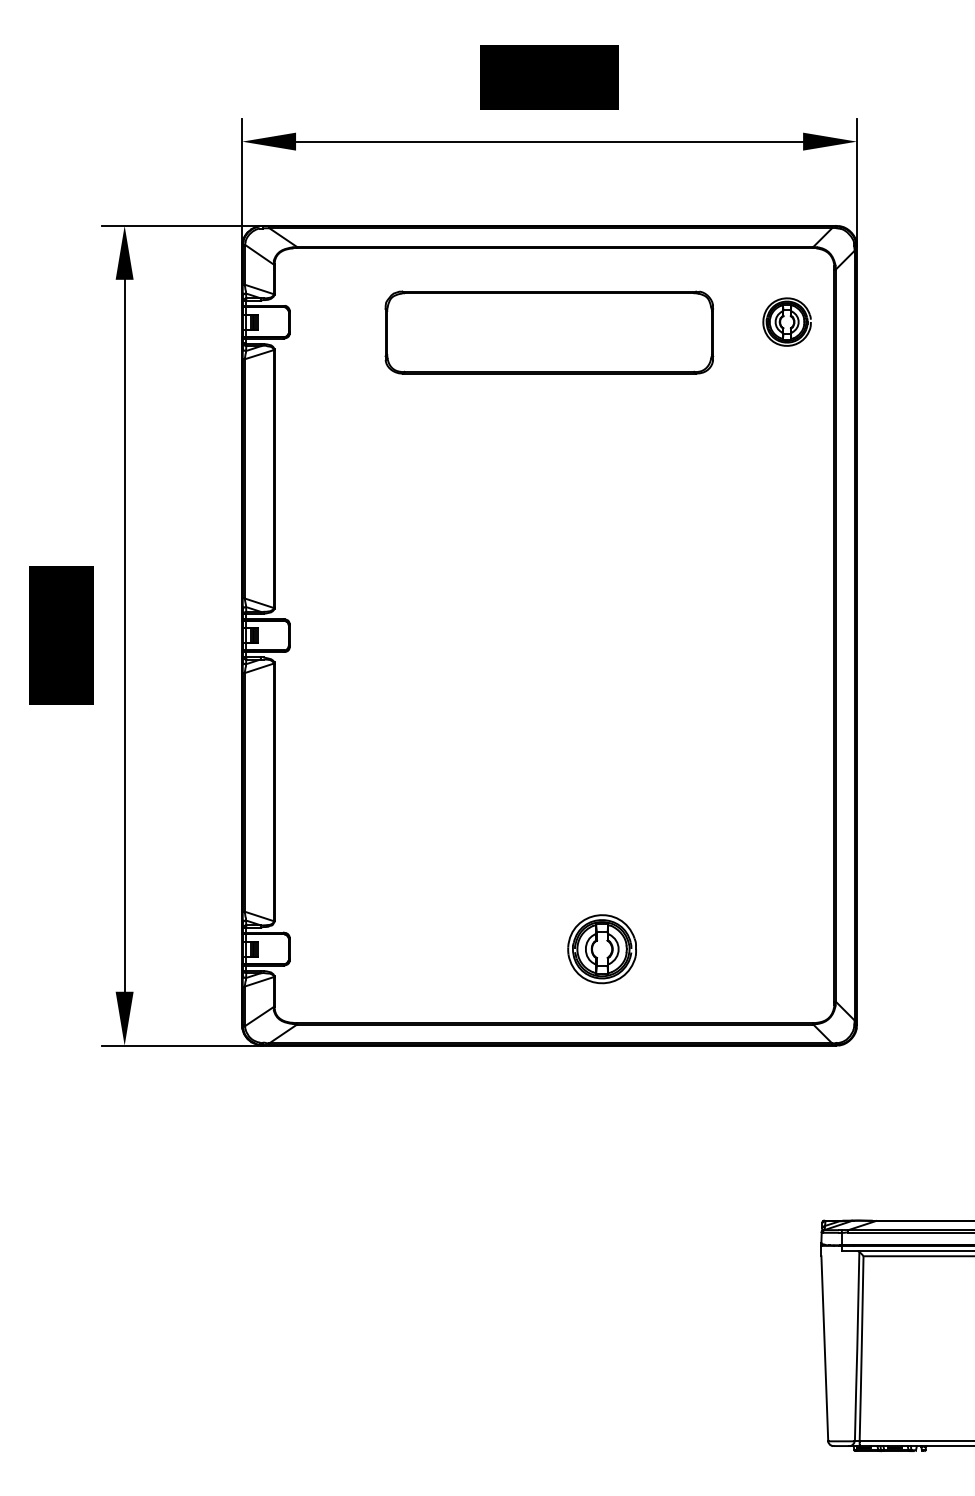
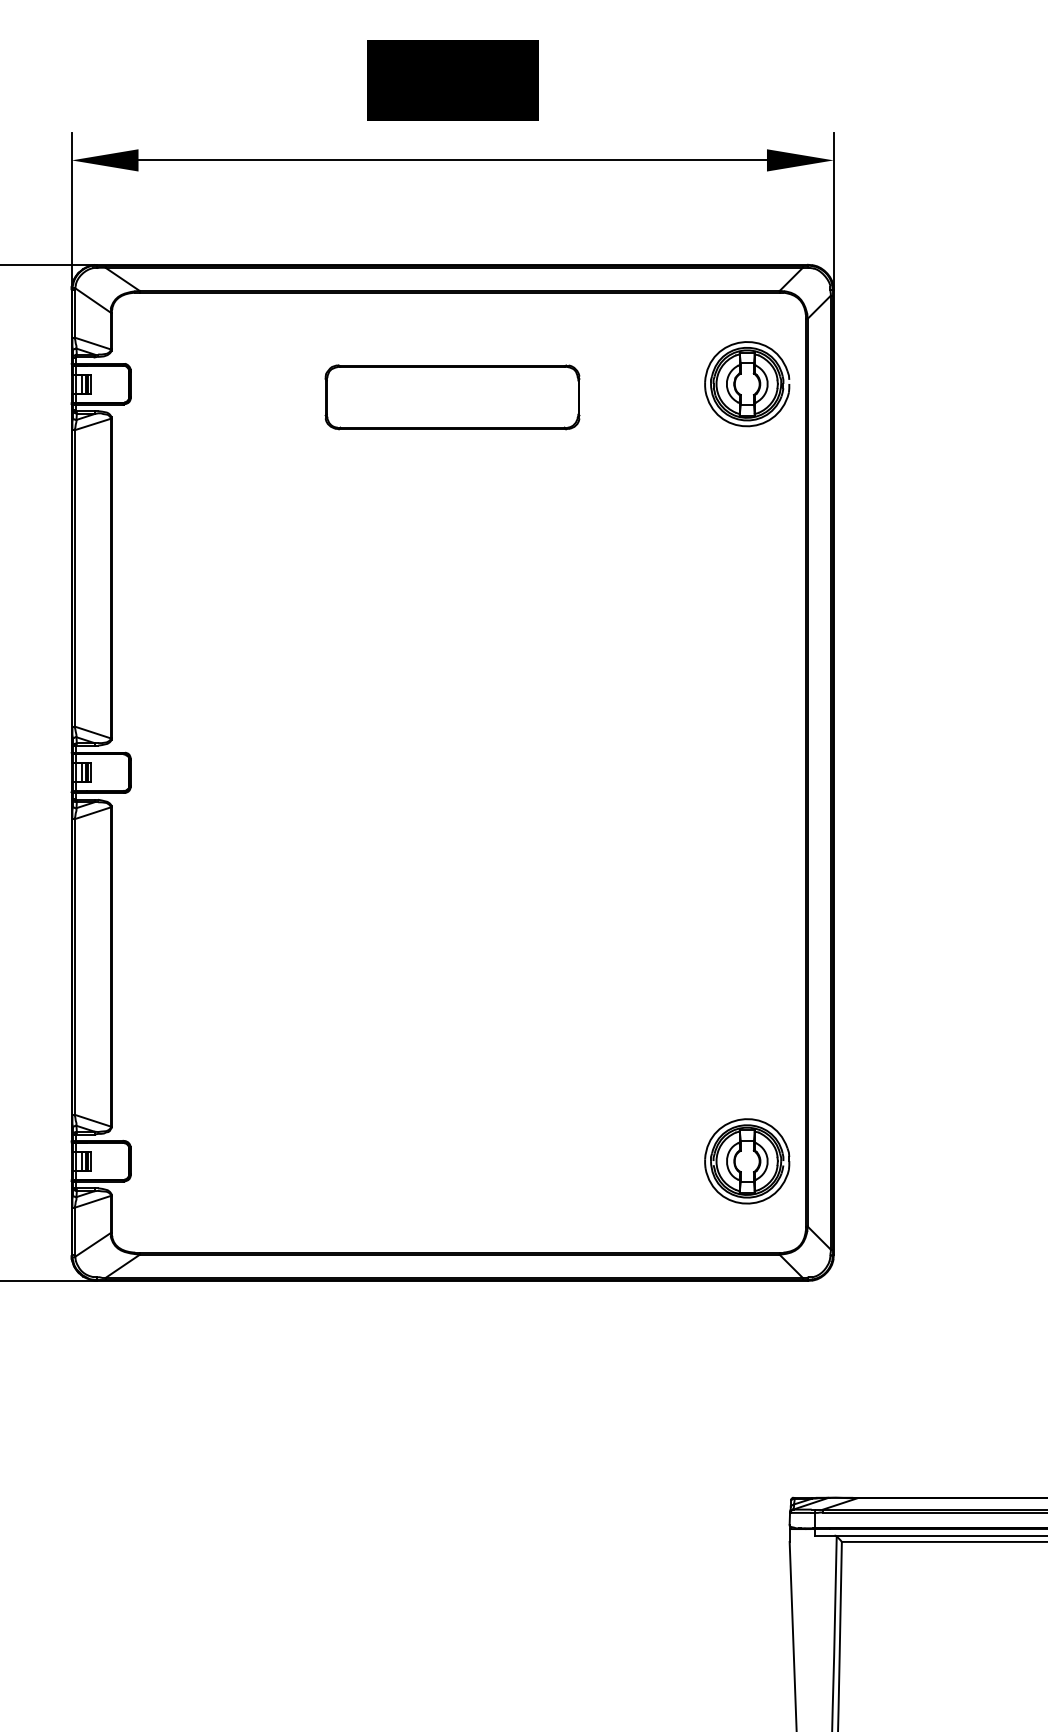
part: (786, 321) -> (746, 383), size x1.43
part: (549, 332) -> (452, 396), size x0.62
part: (601, 949) -> (746, 1161), moved

